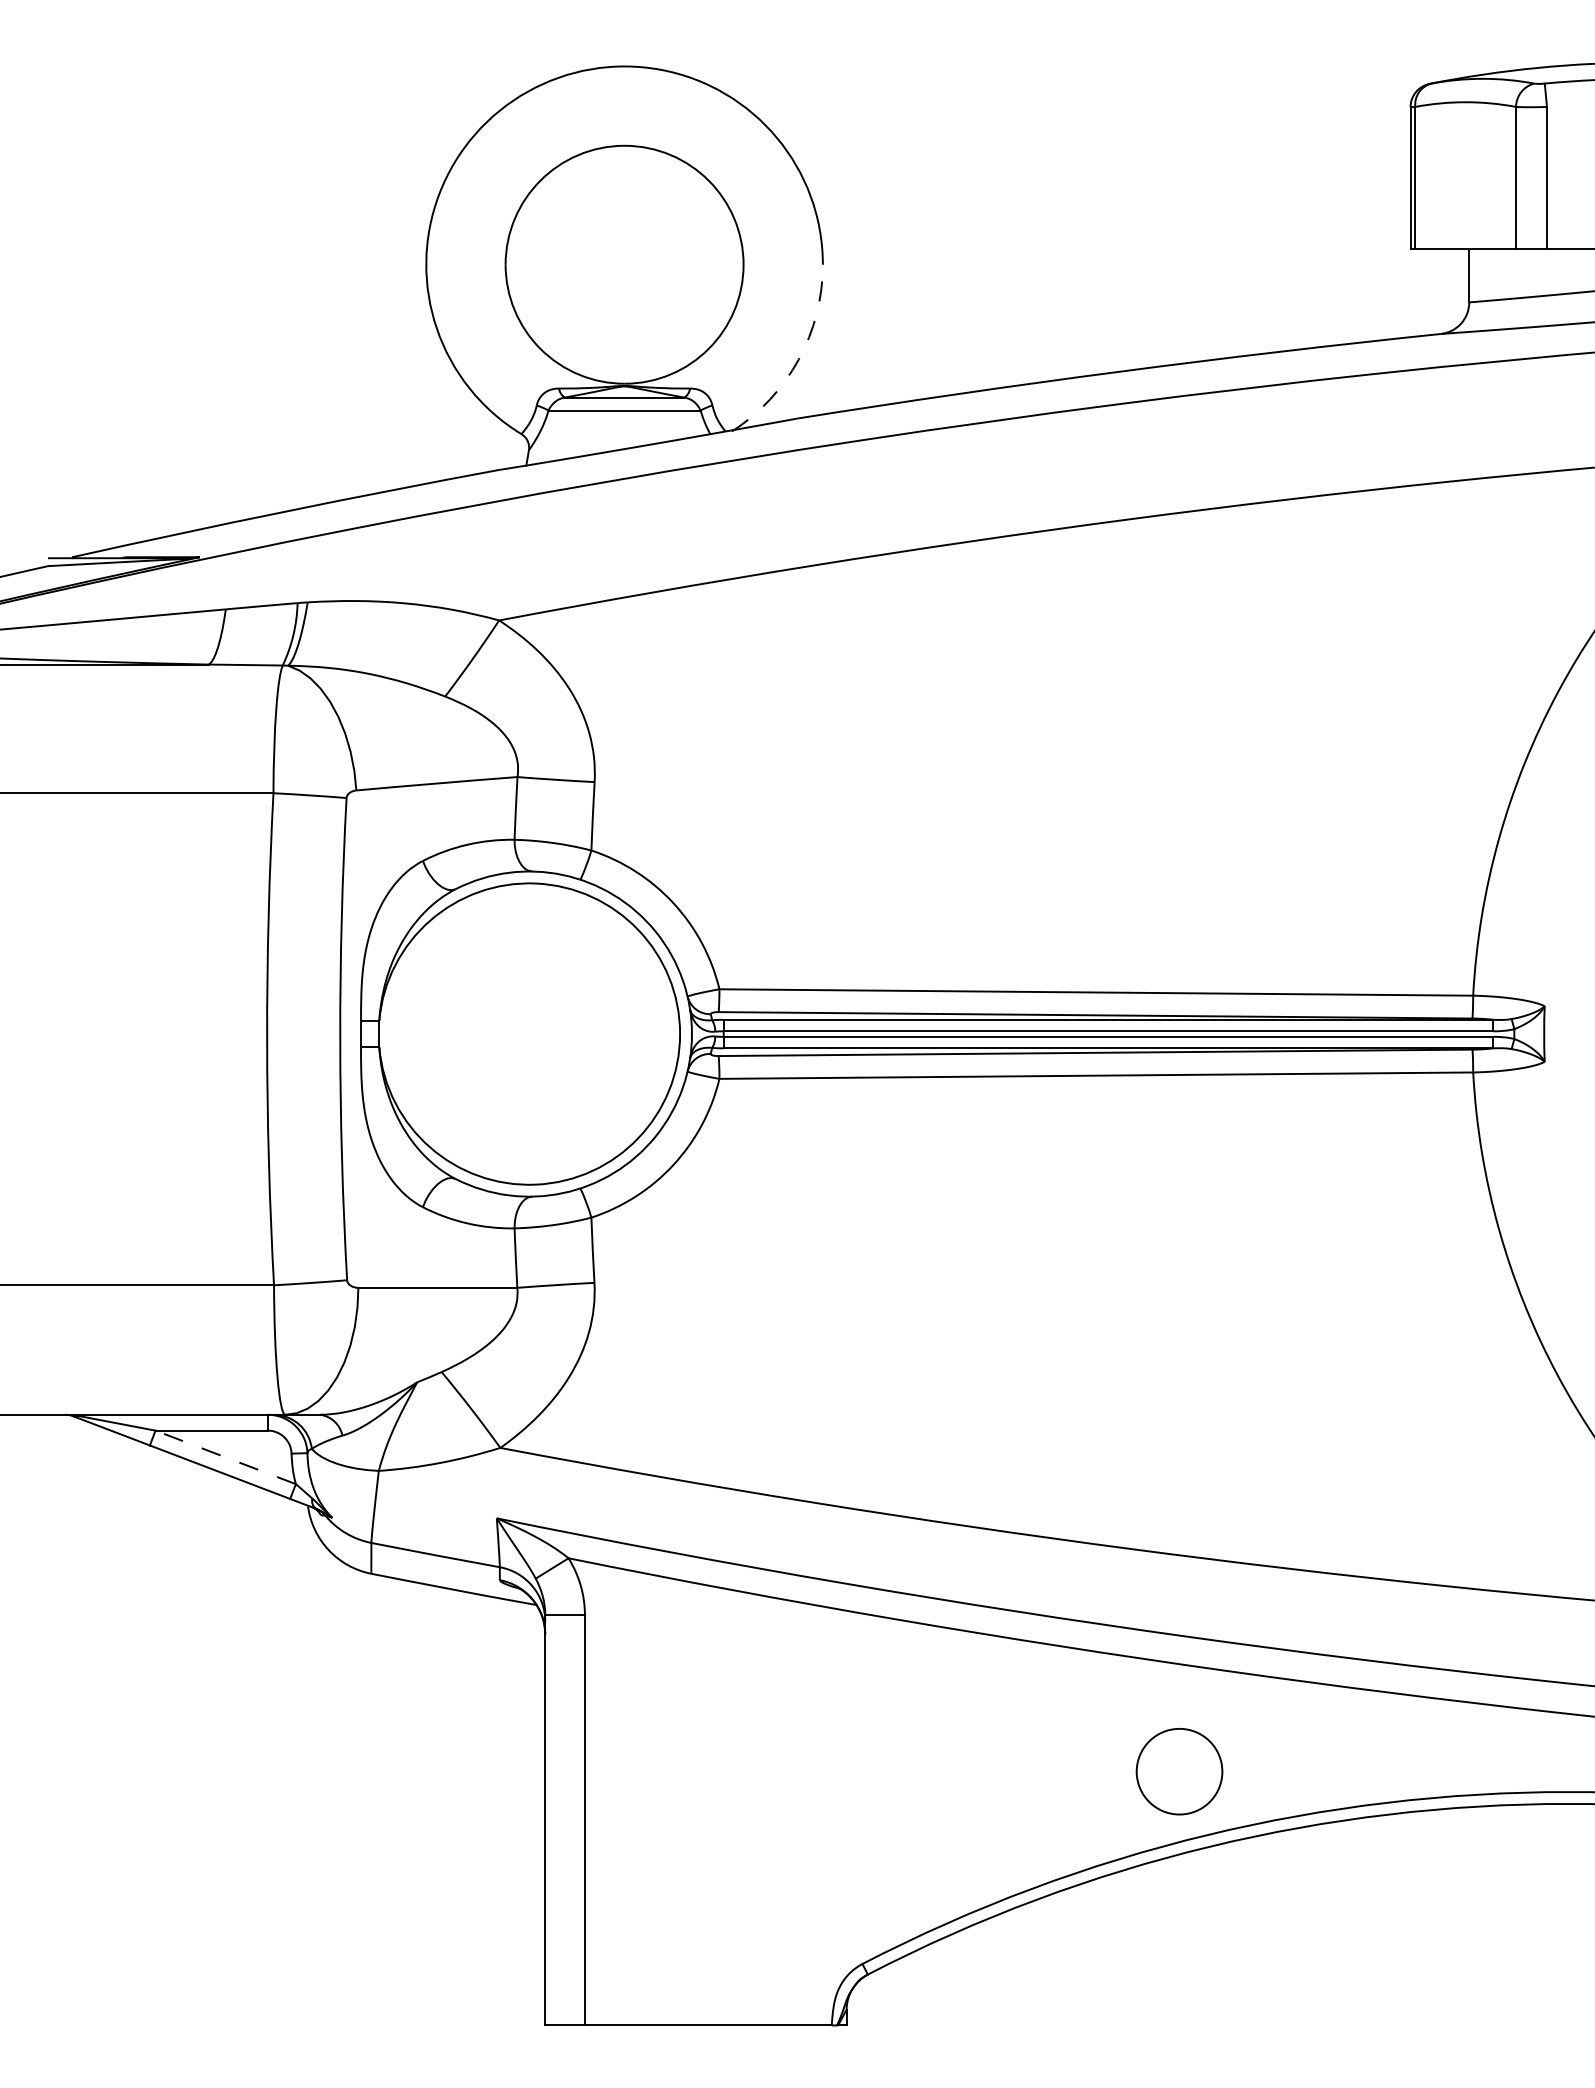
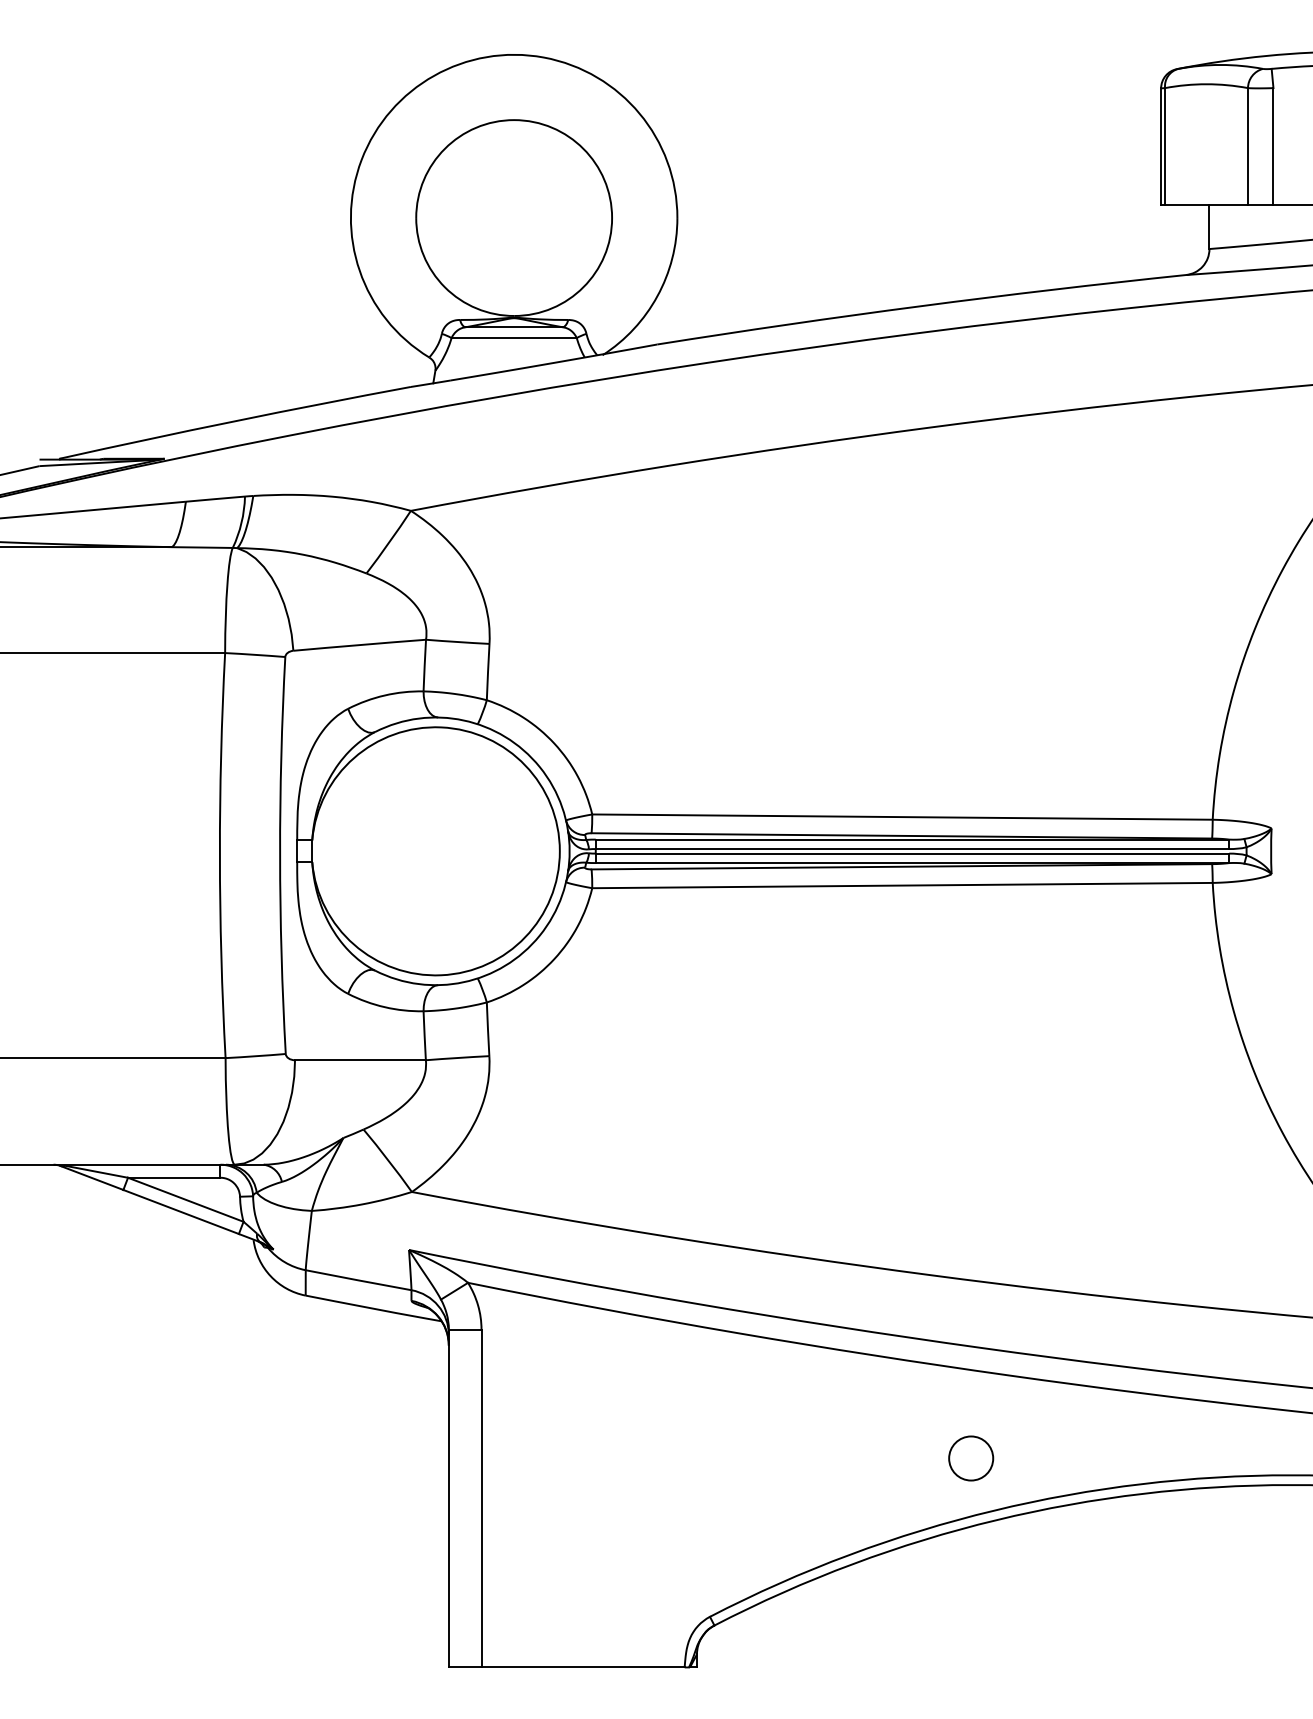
arc: (798, 360) -> (657, 296), dashed -> solid
line: (225, 1457) -> (185, 1199), dashed -> solid
circle: (1180, 1771) -> (971, 1458), size x0.62

